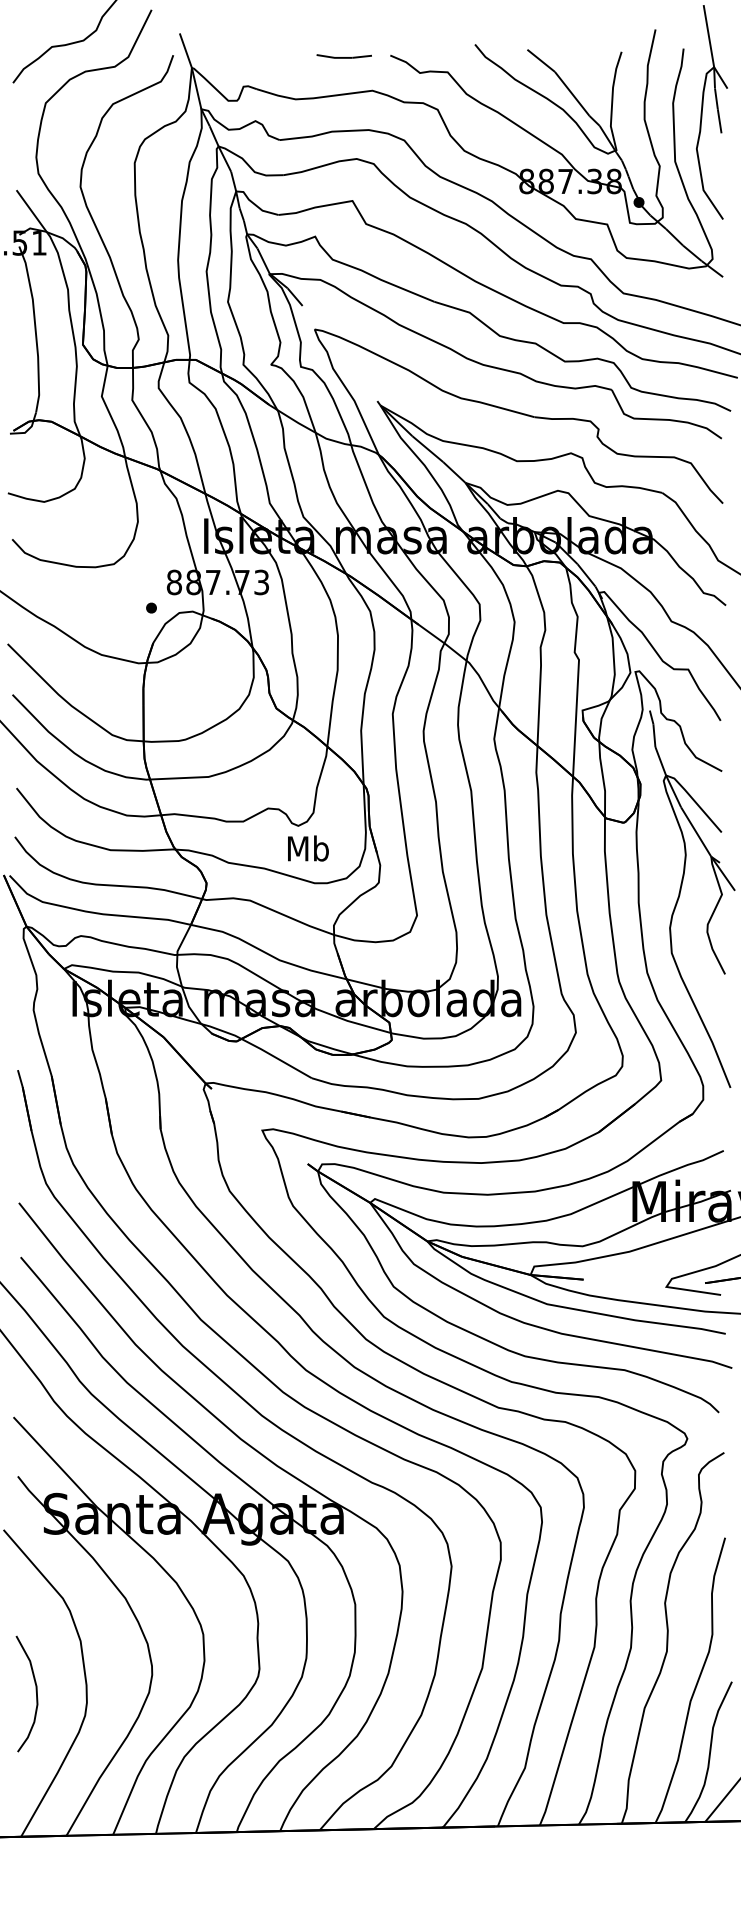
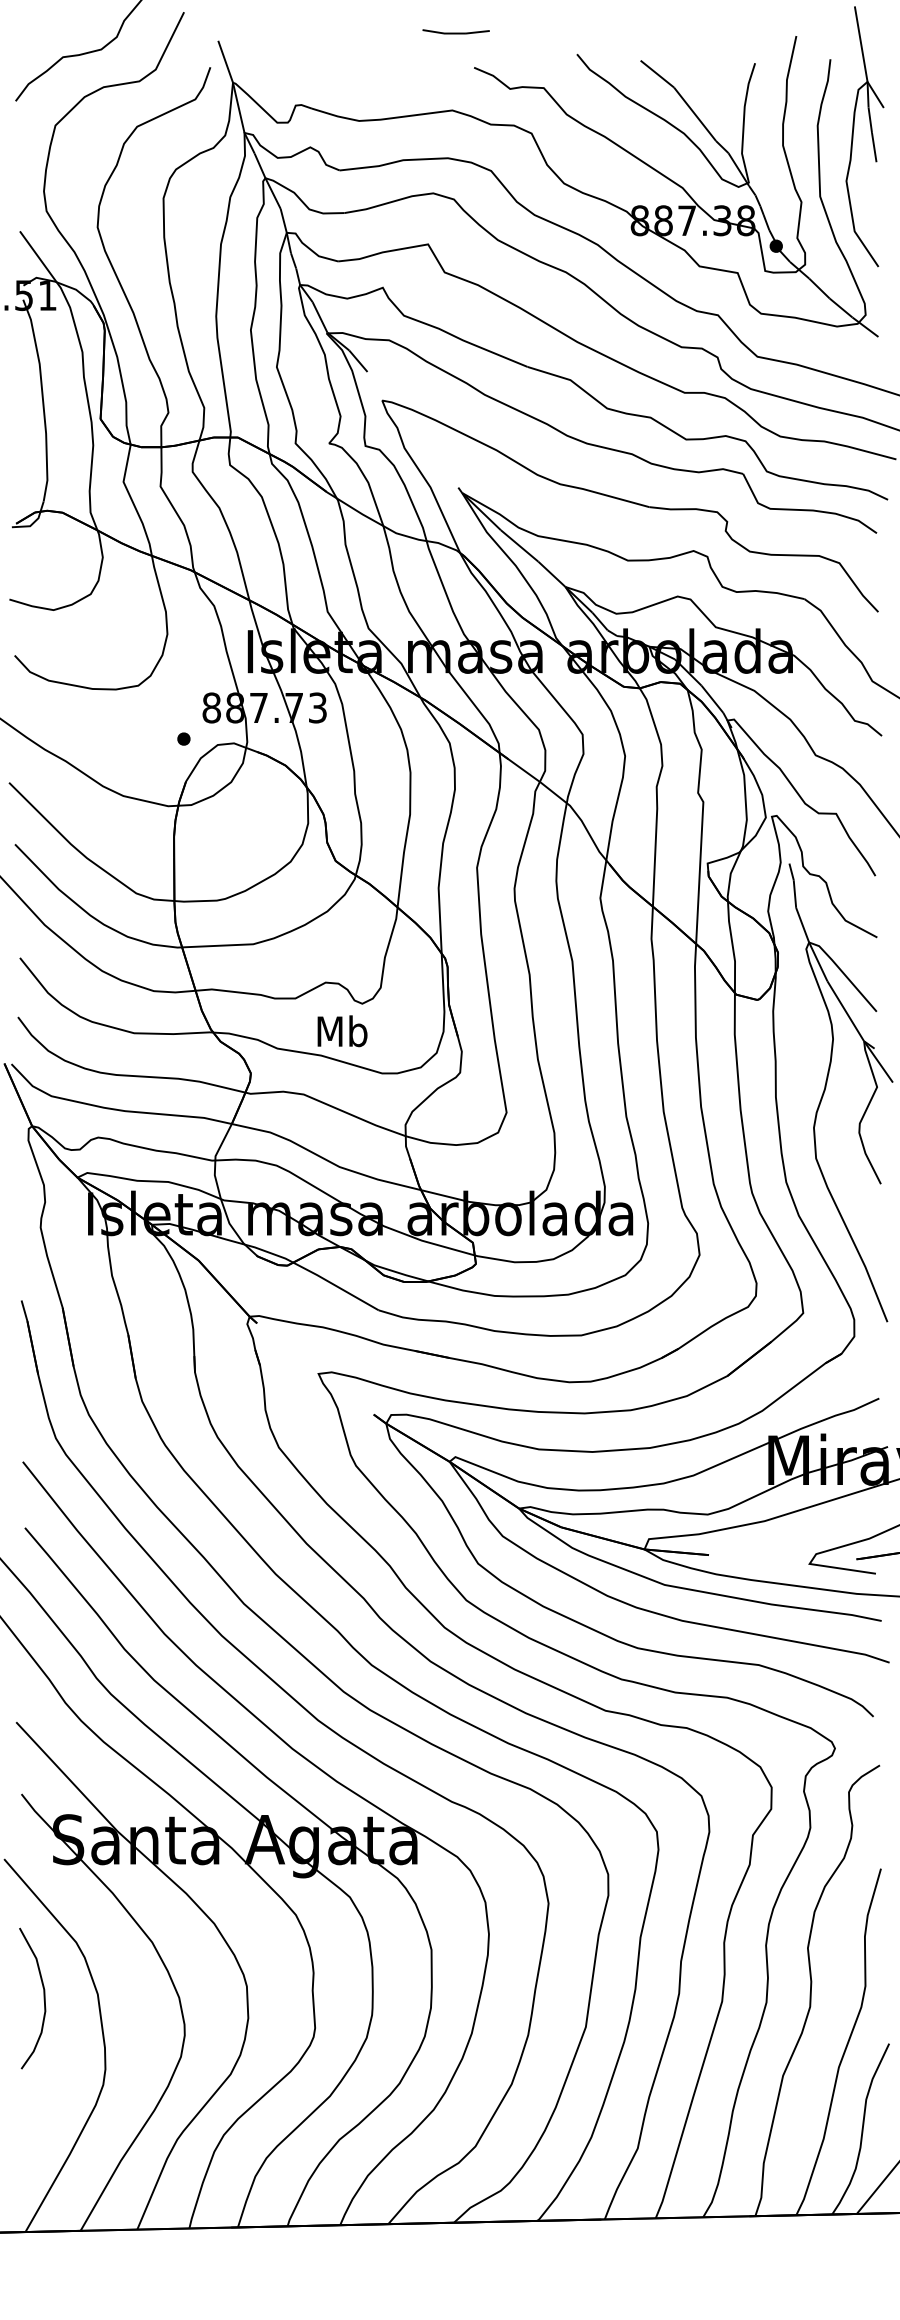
part: (343, 56) -> (455, 31), moved
text: (308, 848) -> (342, 1031), moved
curve: (35, 1693) -> (43, 1998), moved

